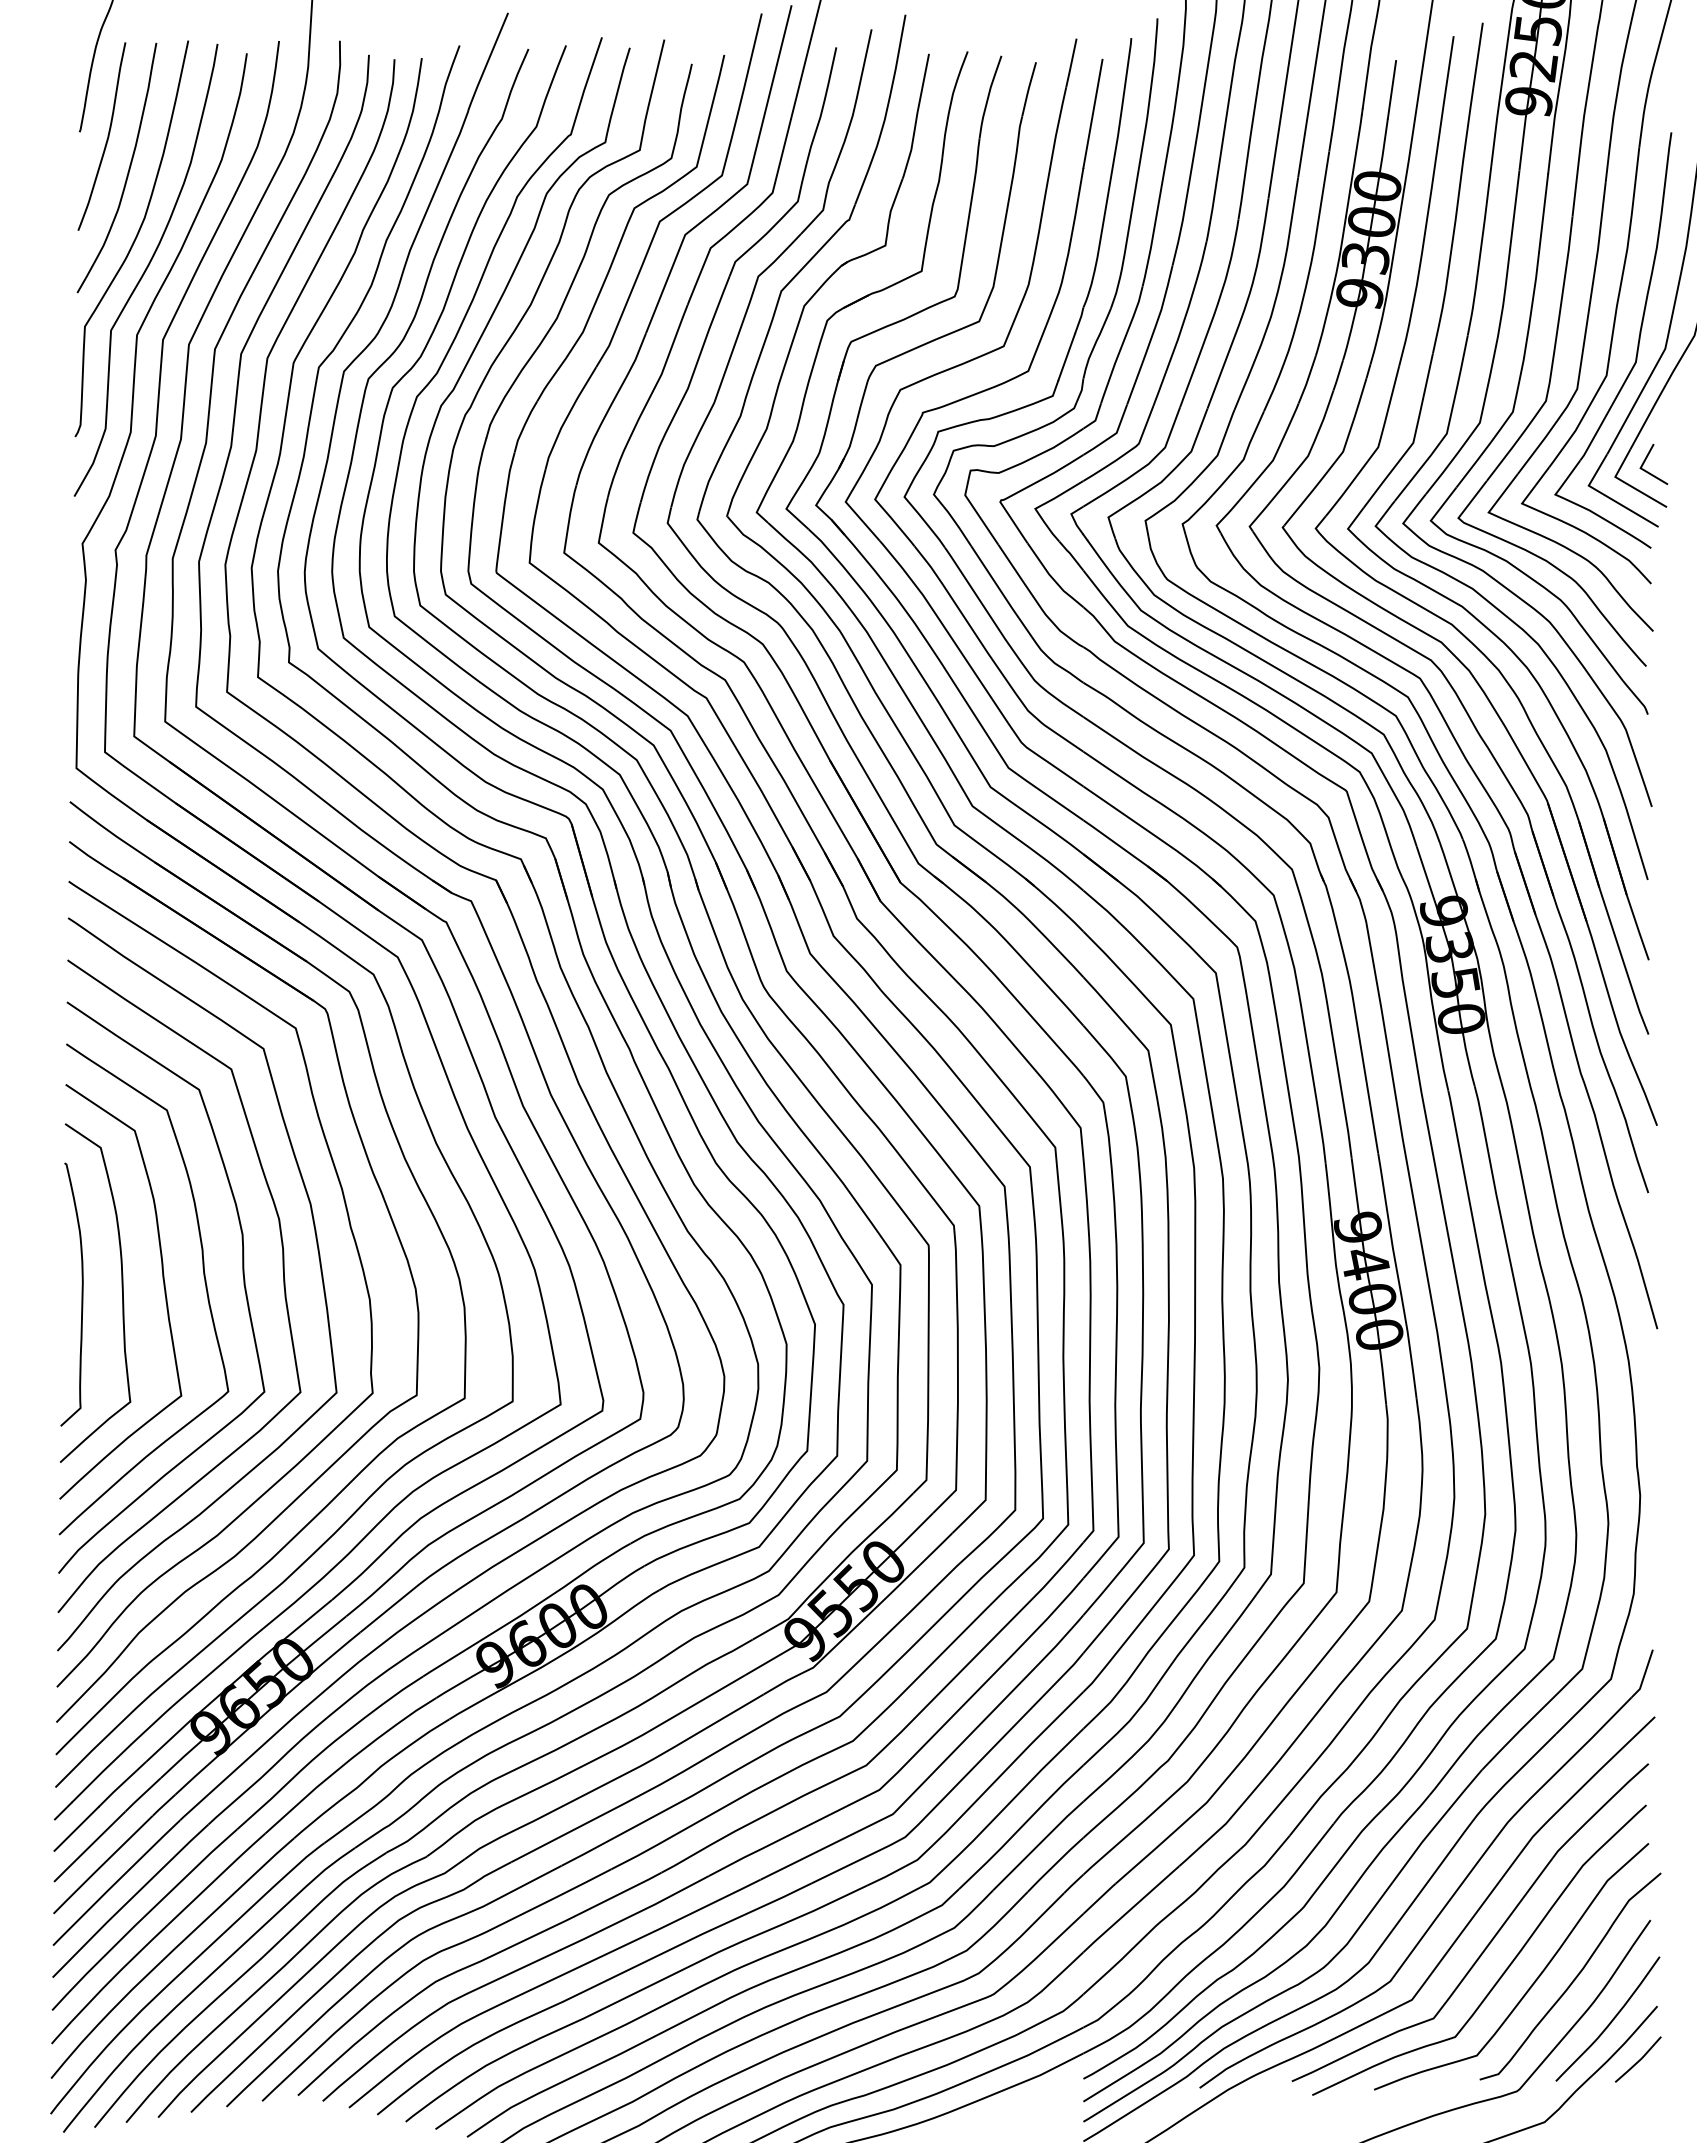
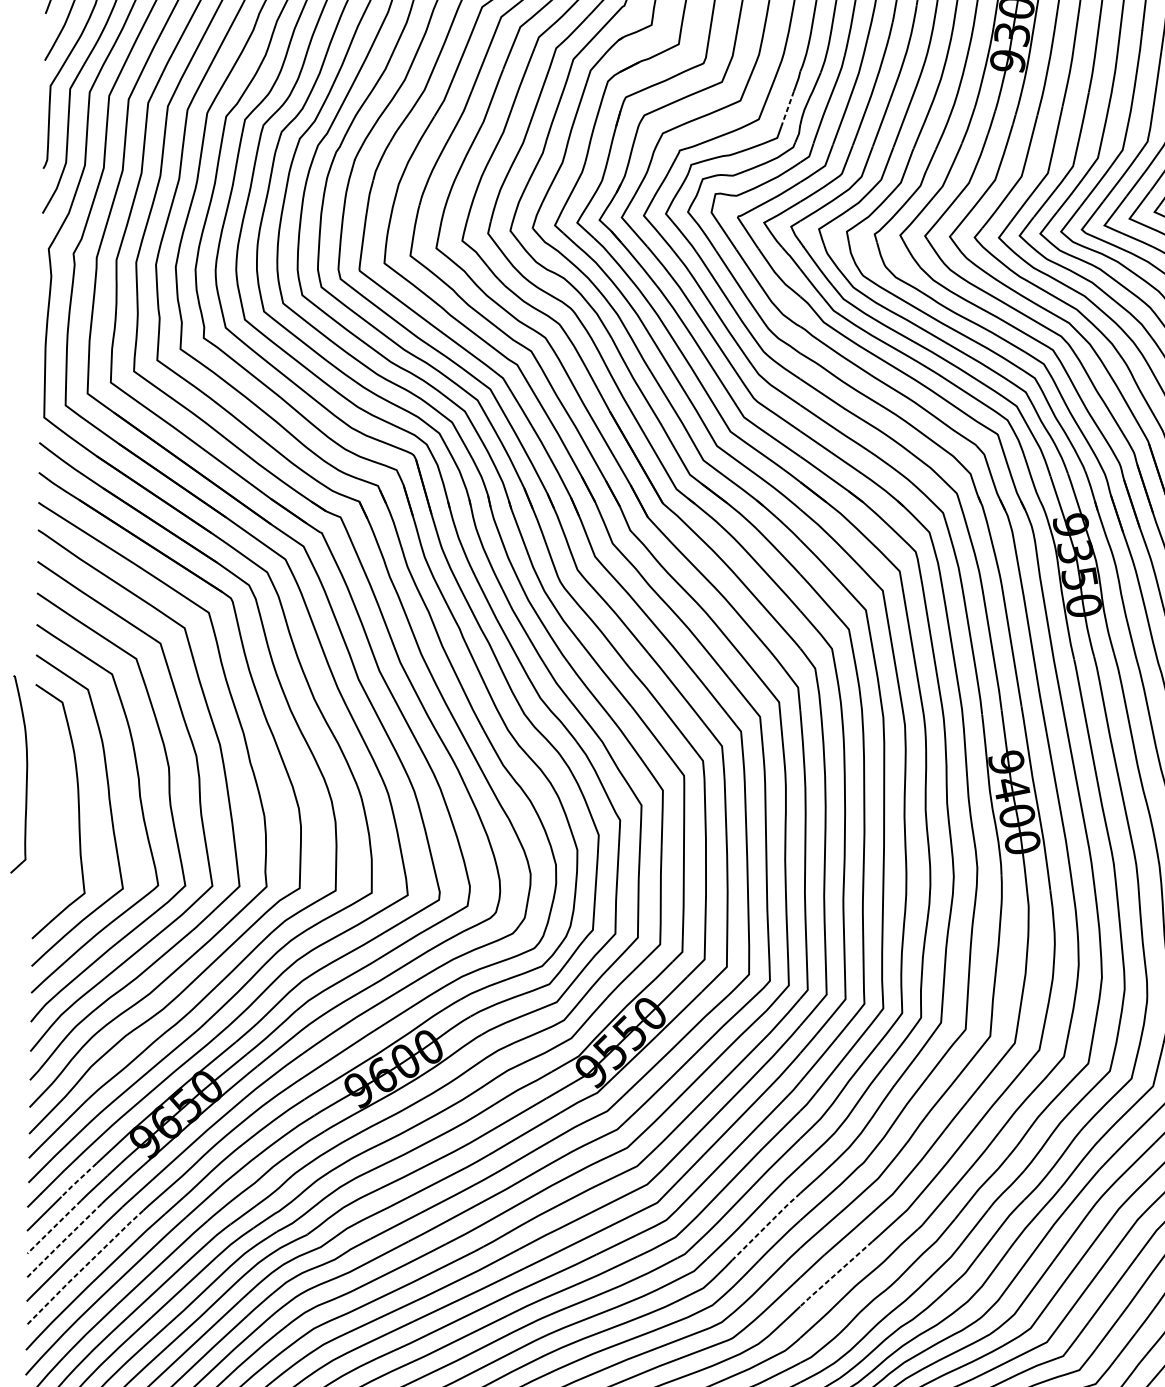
line: (1066, 357) -> (787, 109), solid -> dashed
curve: (81, 1294) -> (26, 774), moved
line: (121, 1784) -> (78, 1180), solid -> dashed
line: (1038, 1844) -> (766, 1225), solid -> dashed
line: (88, 1847) -> (53, 1227), solid -> dashed
line: (101, 1865) -> (63, 1241), solid -> dashed
line: (129, 1900) -> (84, 1267), solid -> dashed
line: (1130, 1909) -> (835, 1274), solid -> dashed

